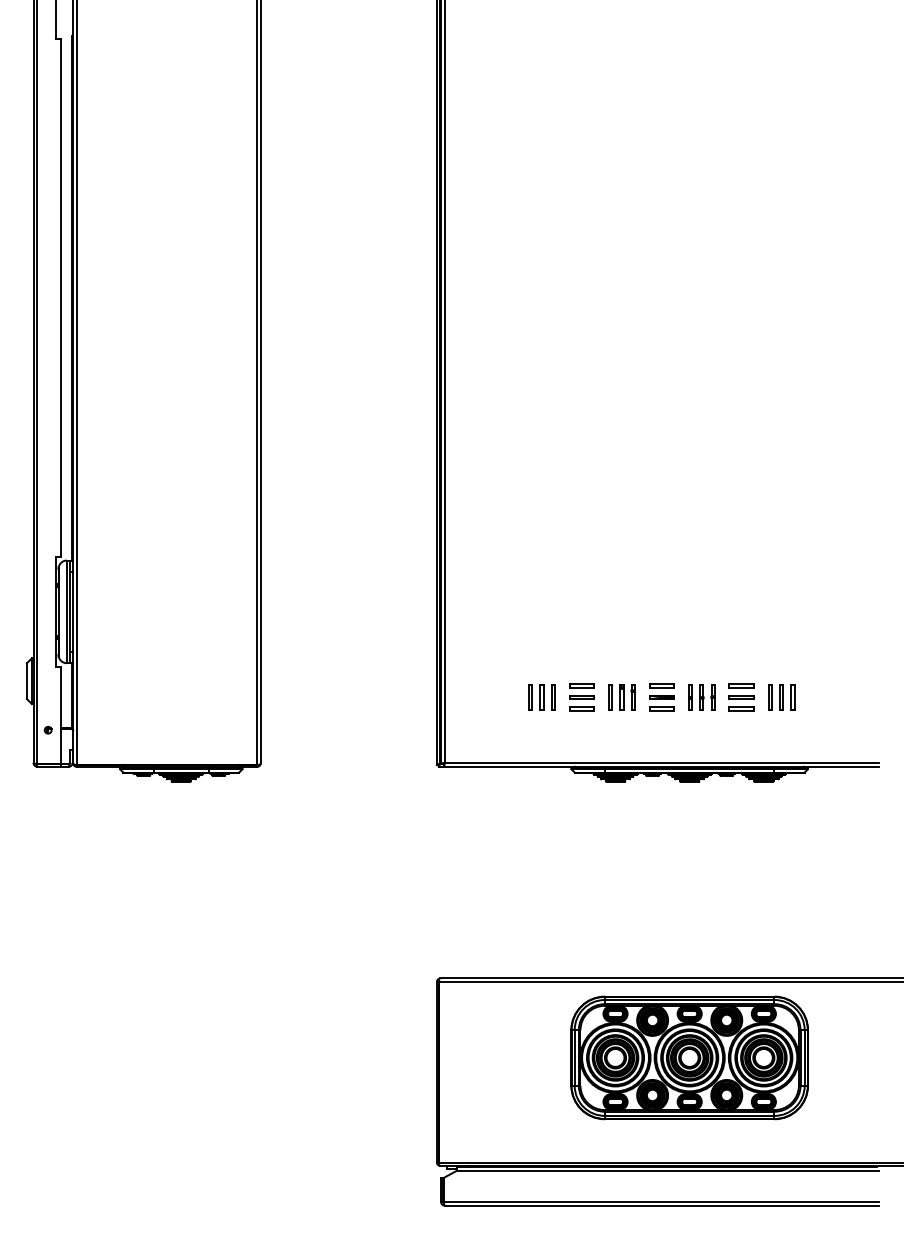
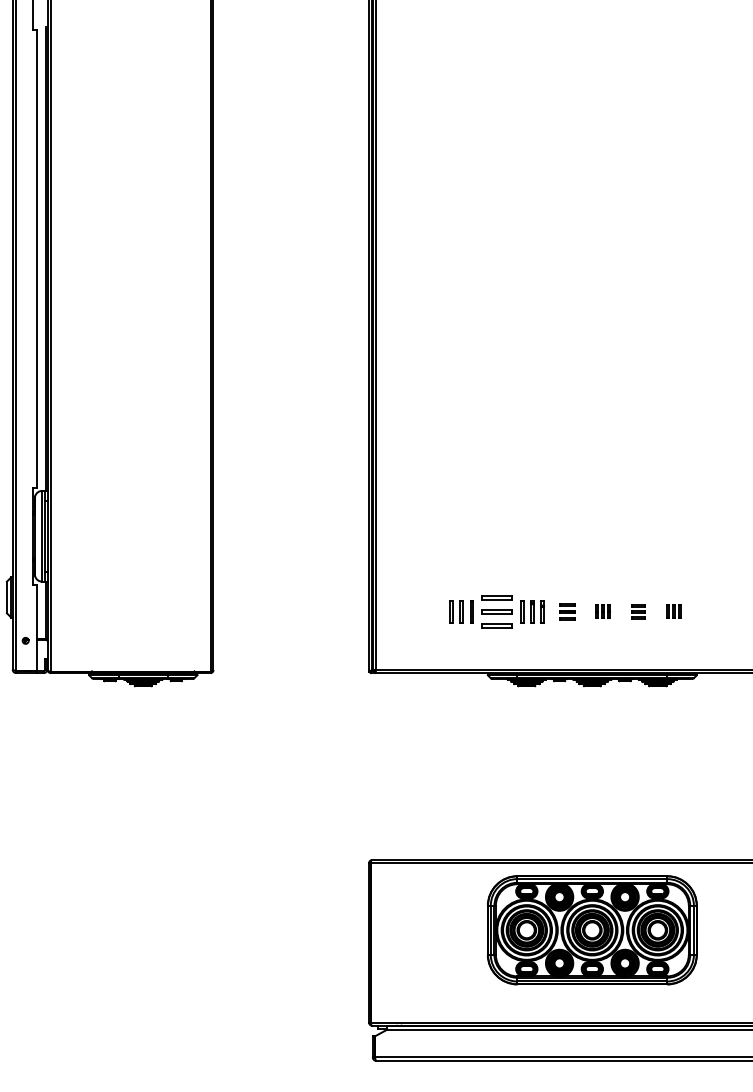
part: (581, 697) -> (496, 611), size x1.4
part: (661, 697) -> (567, 611), size x0.7
part: (701, 697) -> (602, 611), size x0.6
part: (741, 697) -> (638, 611), size x0.6
part: (781, 697) -> (673, 611), size x0.6

